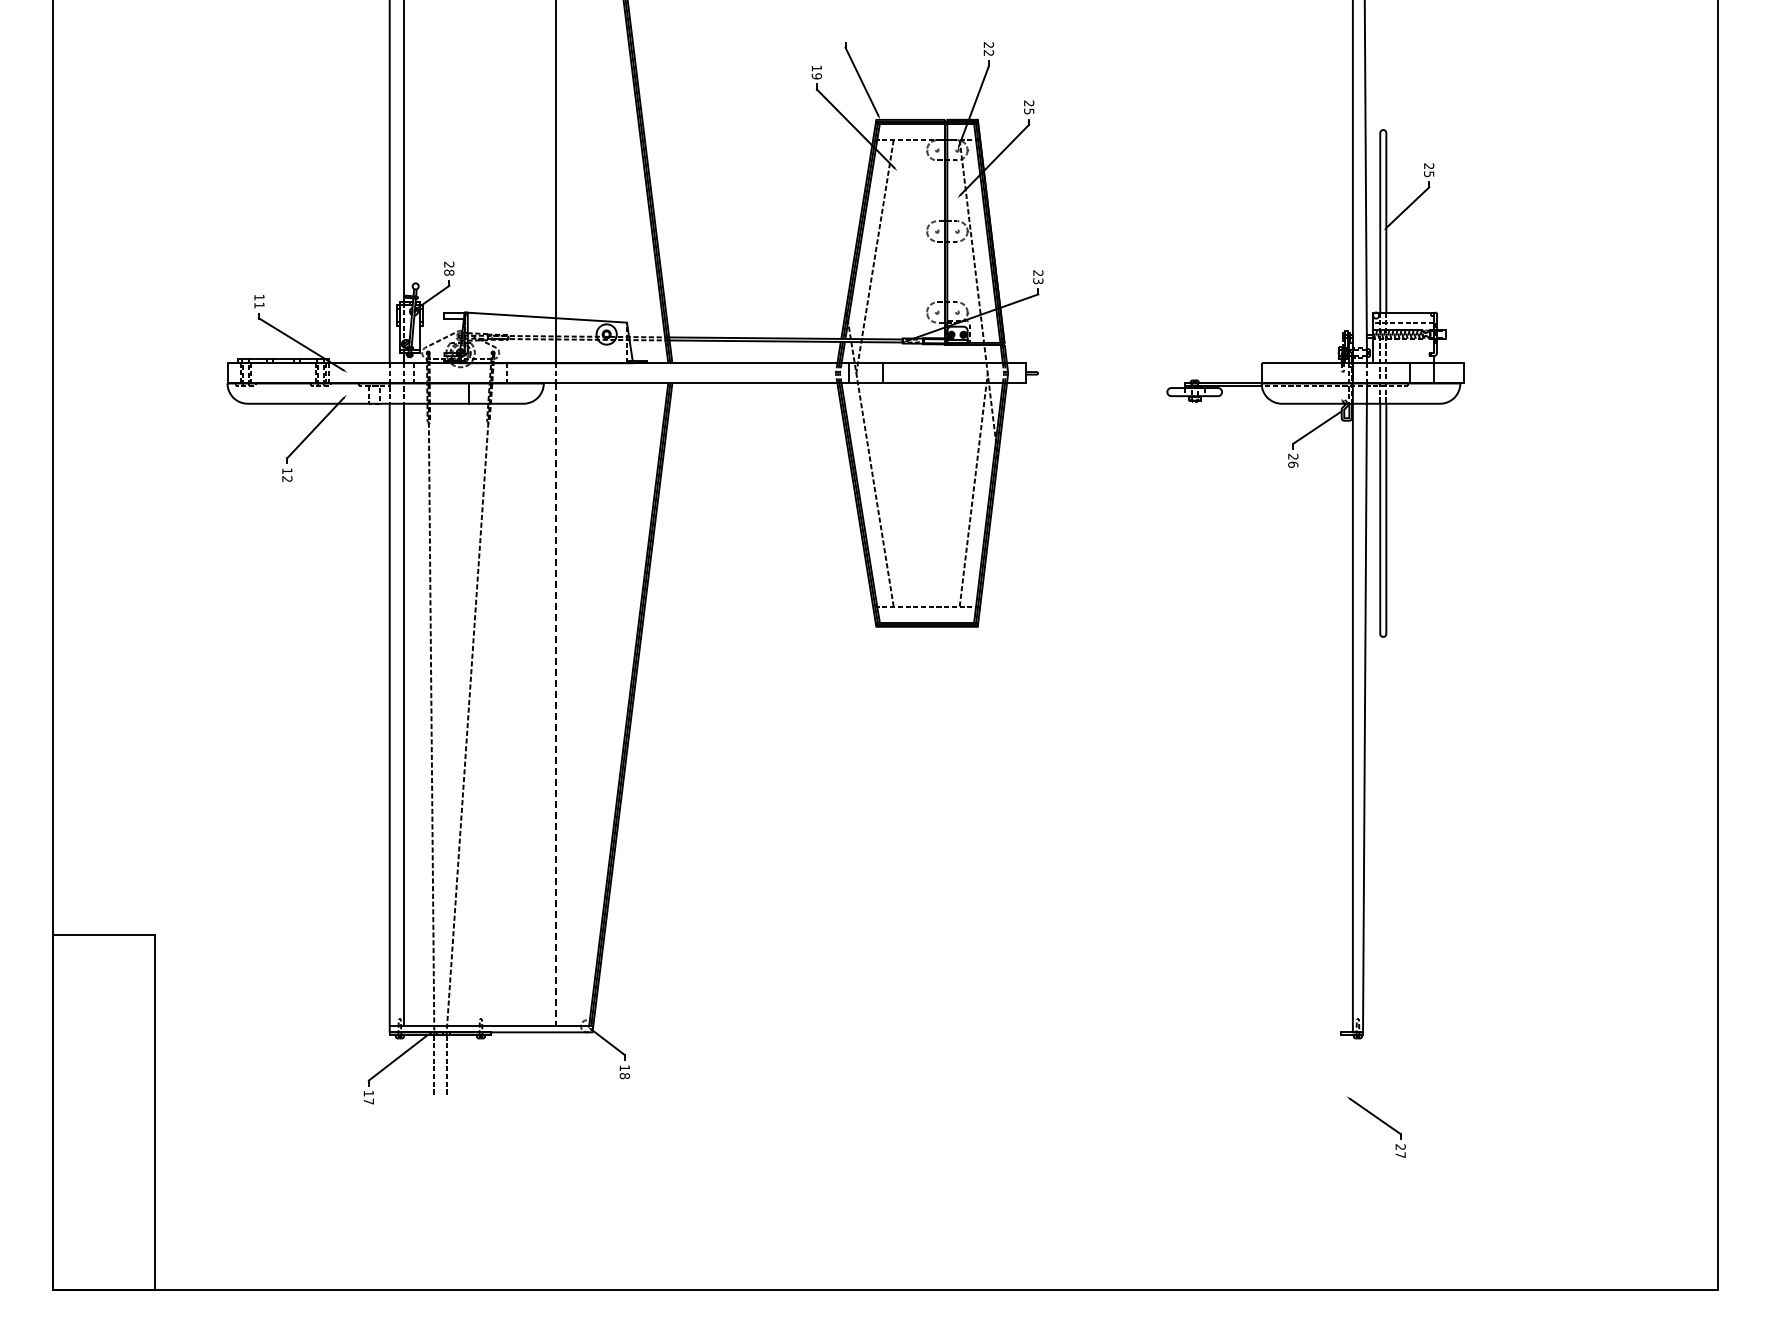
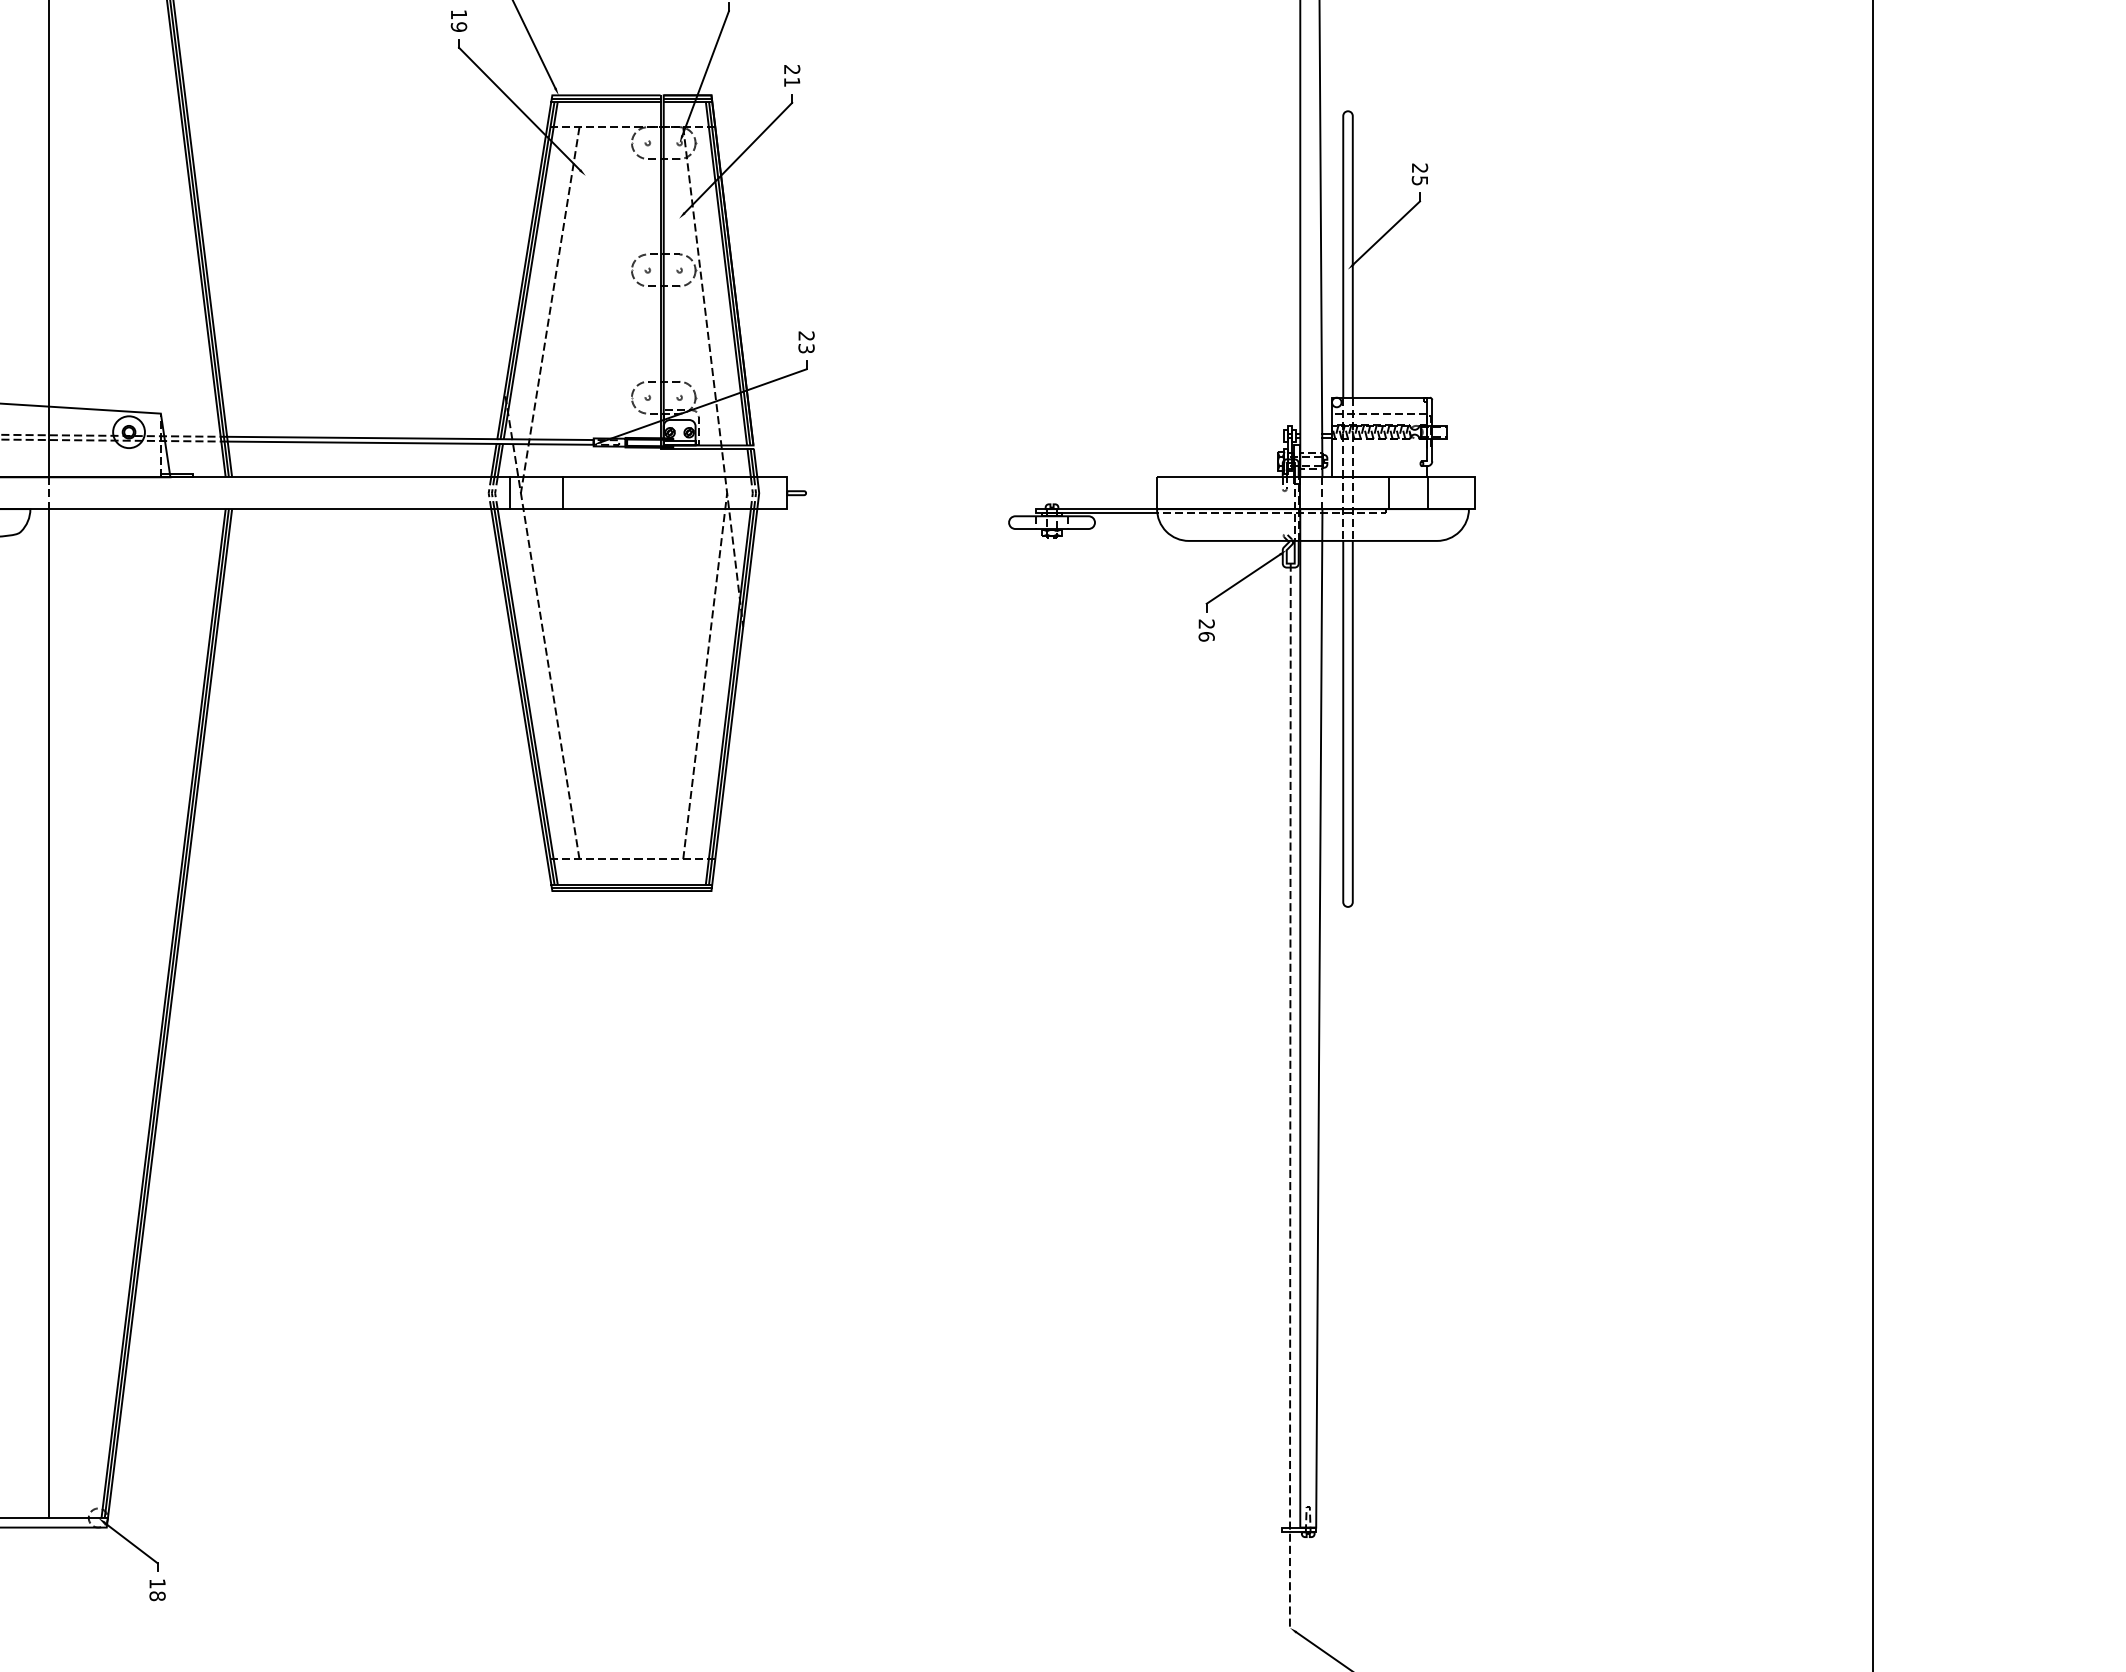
text: (1029, 111) -> (792, 82), 25 -> 21
line: (555, 705) -> (48, 1014), dashed -> solid
line: (1346, 757) -> (1290, 1096), added

